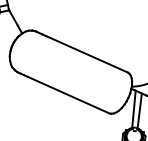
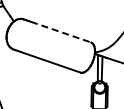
line: (87, 54) -> (61, 32), solid -> dashed

